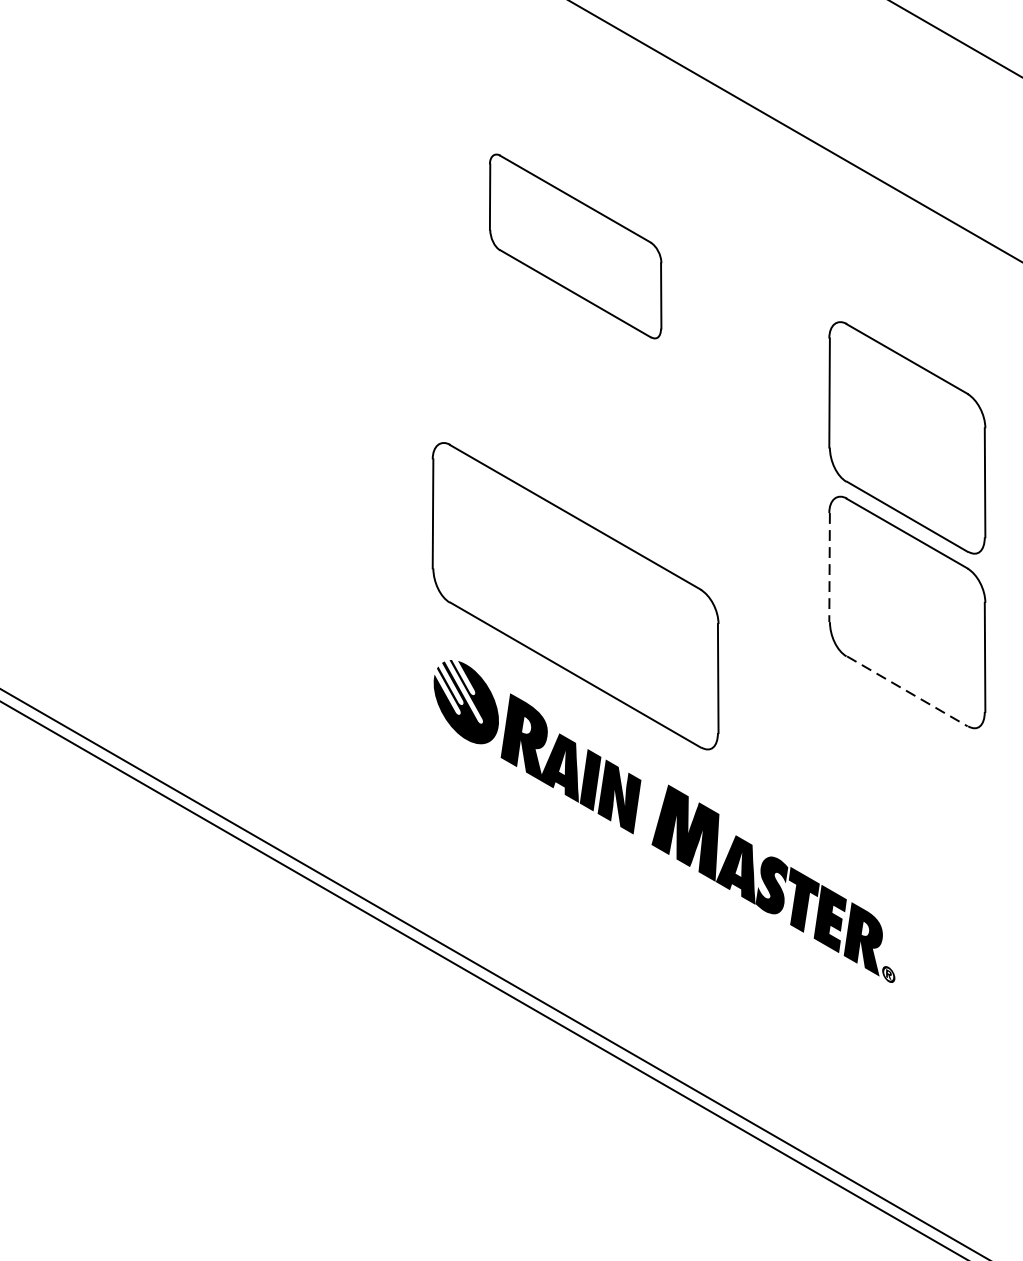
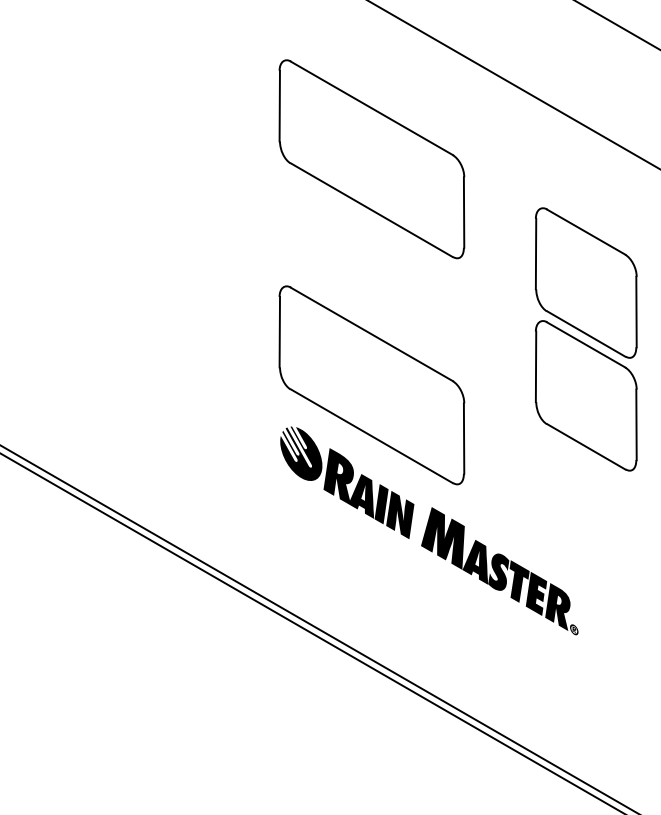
part: (574, 246) -> (371, 159), size x1.67
line: (830, 568) -> (536, 367), dashed -> solid
line: (907, 692) -> (586, 447), dashed -> solid

